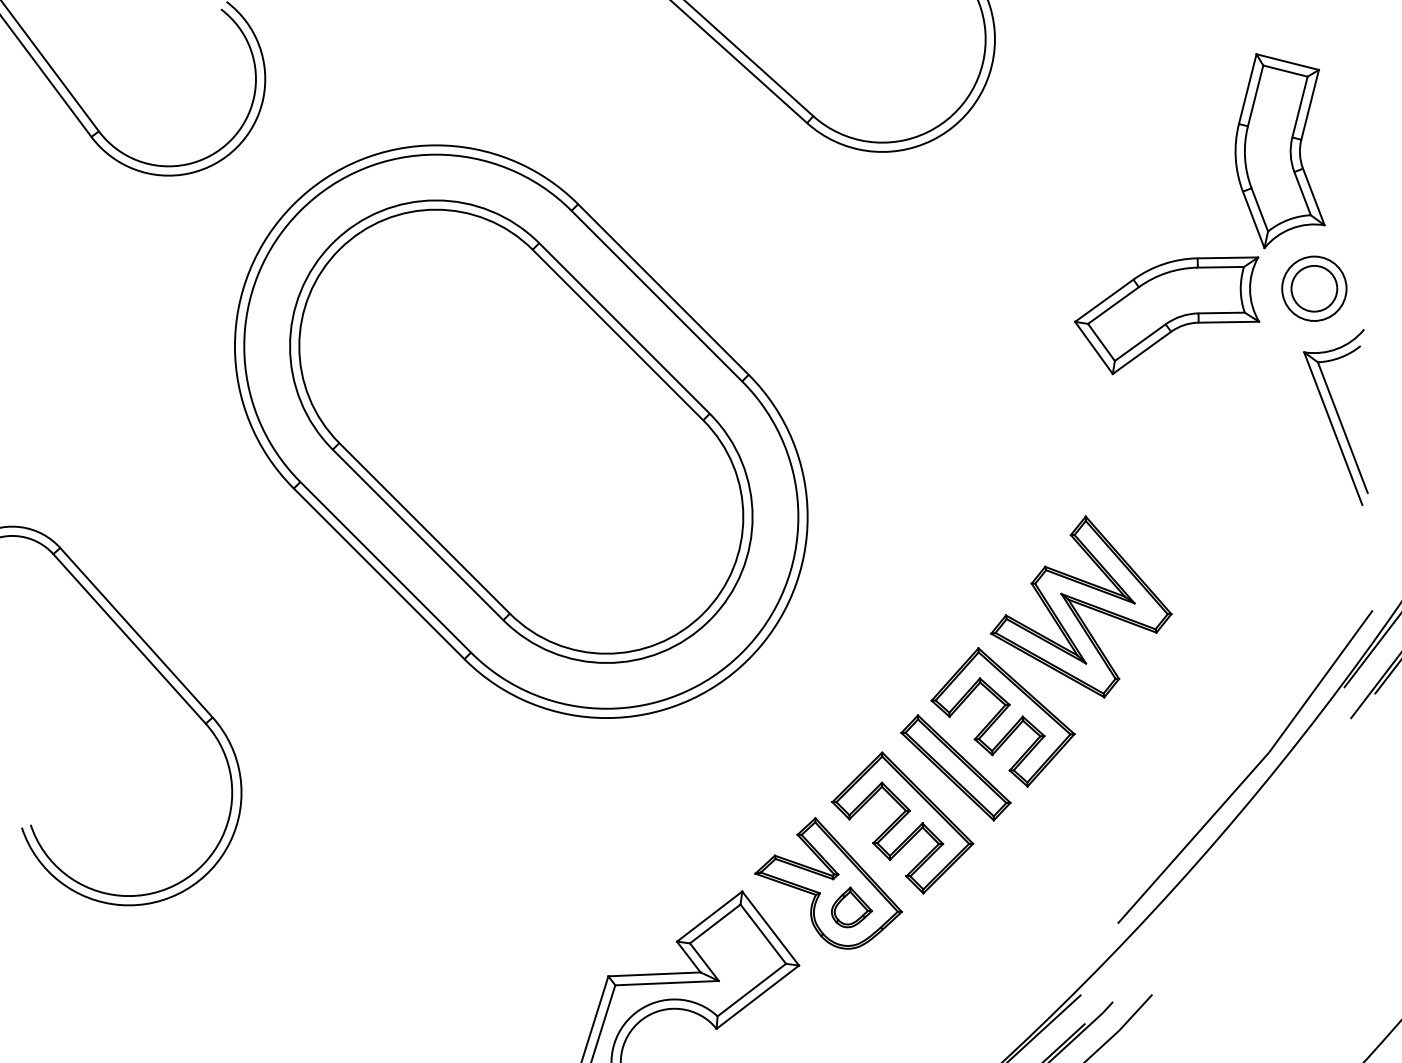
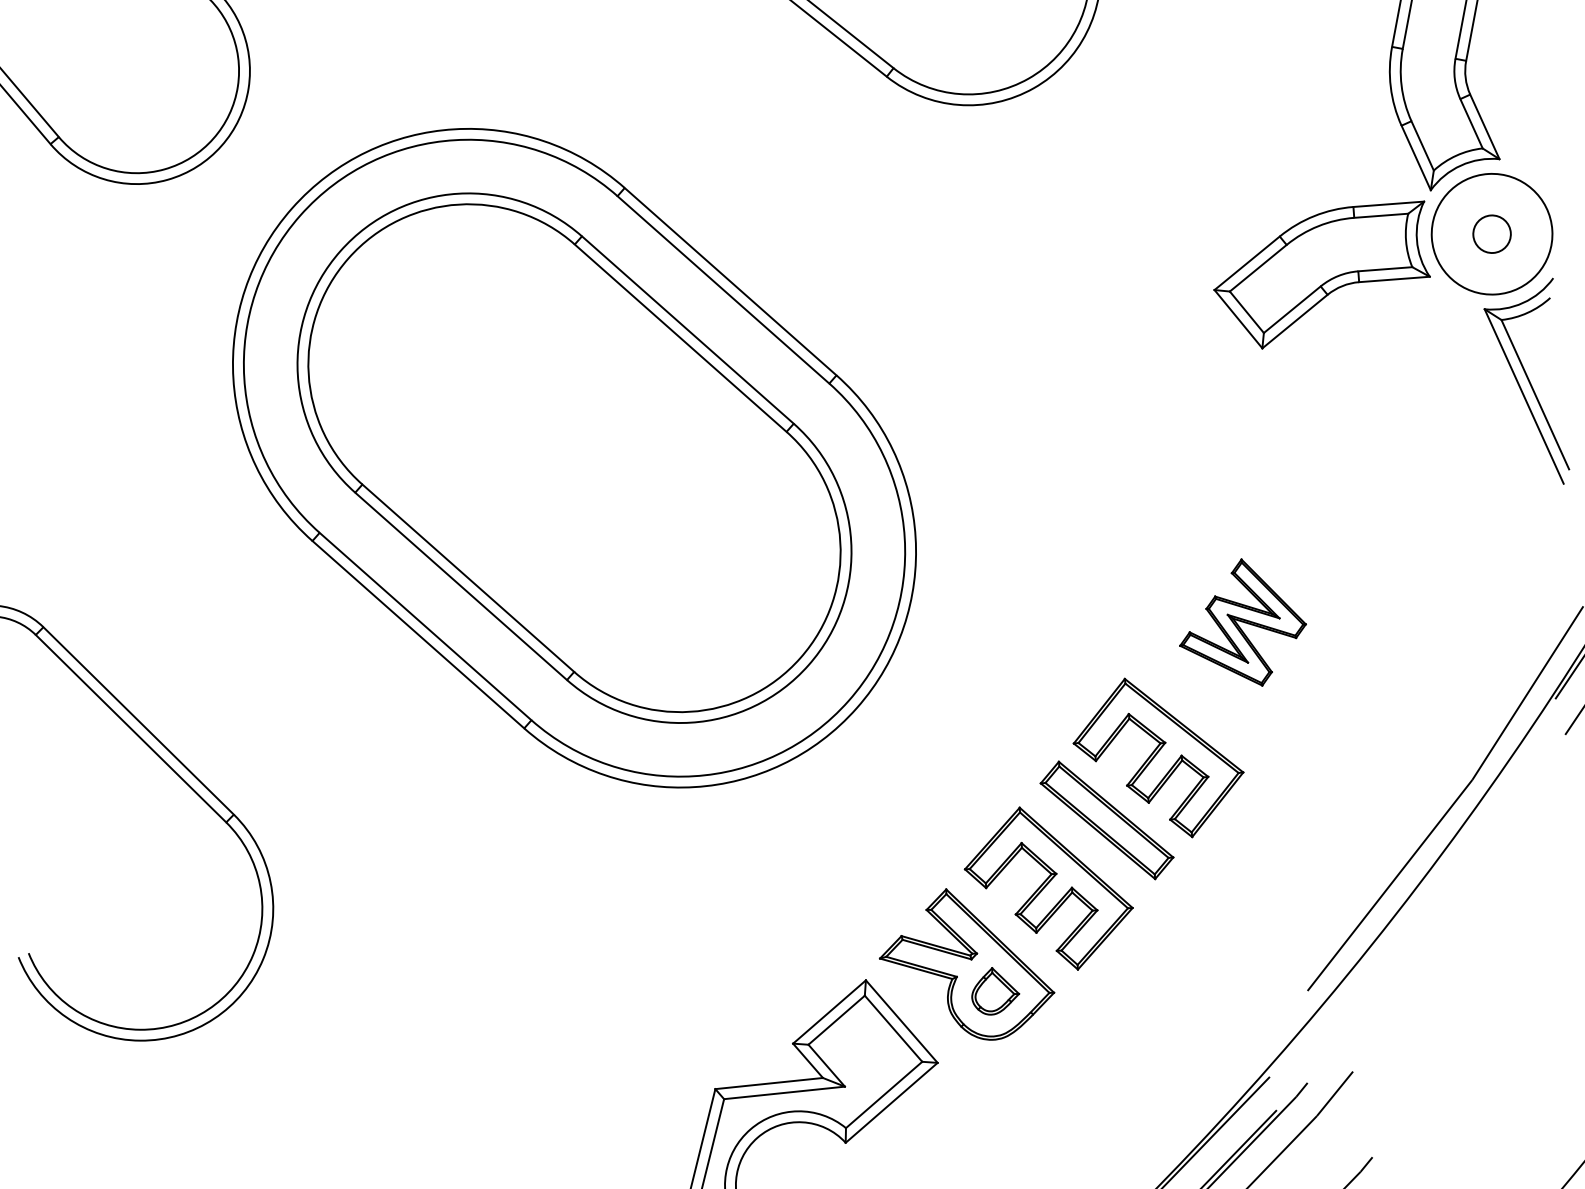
circle: (1314, 288) -> (1492, 233), size x0.7
circle: (1314, 288) -> (1492, 233), size x1.6
part: (1081, 606) -> (1242, 622), size x0.6

